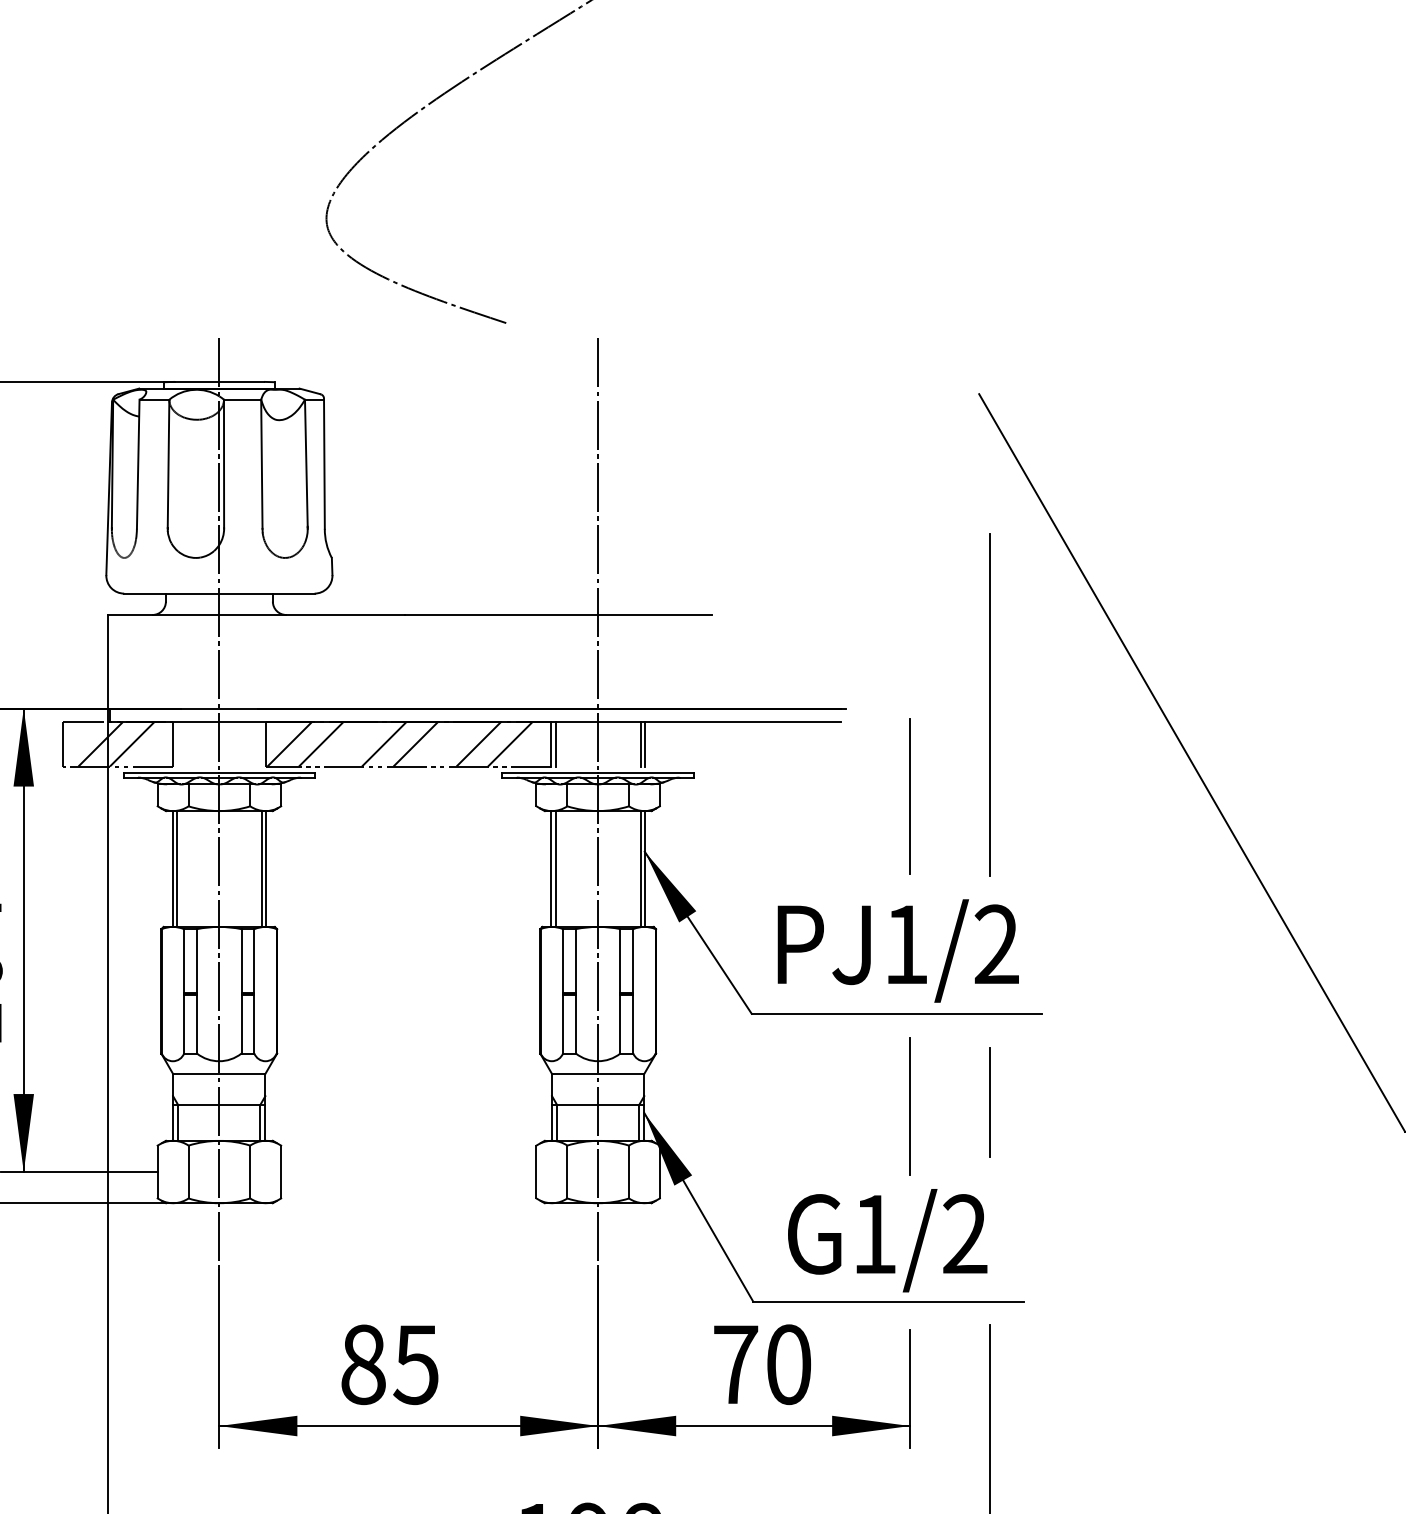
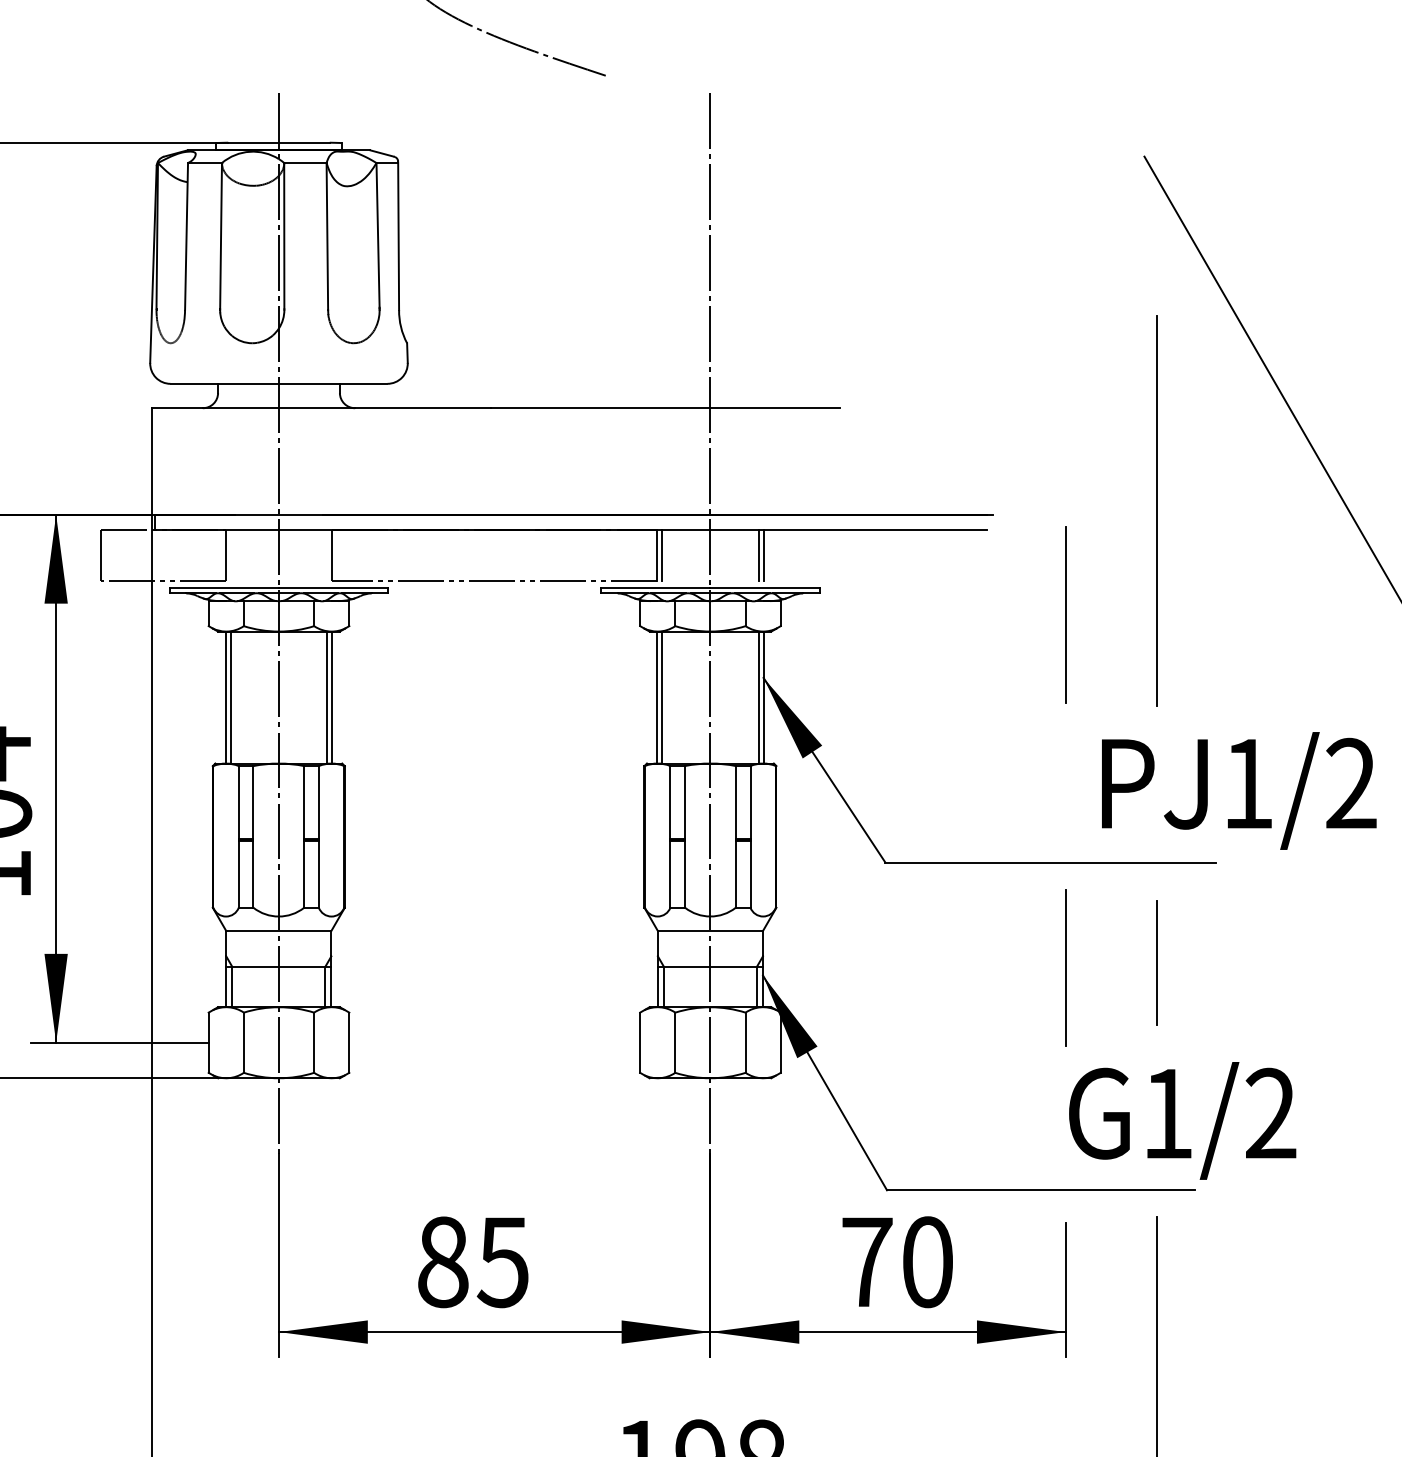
hatch: (116, 743) -> (161, 554), removed
hatch: (409, 743) -> (495, 554), removed
text: (897, 950) -> (1238, 790), moved
text: (887, 1240) -> (1182, 1120), moved

